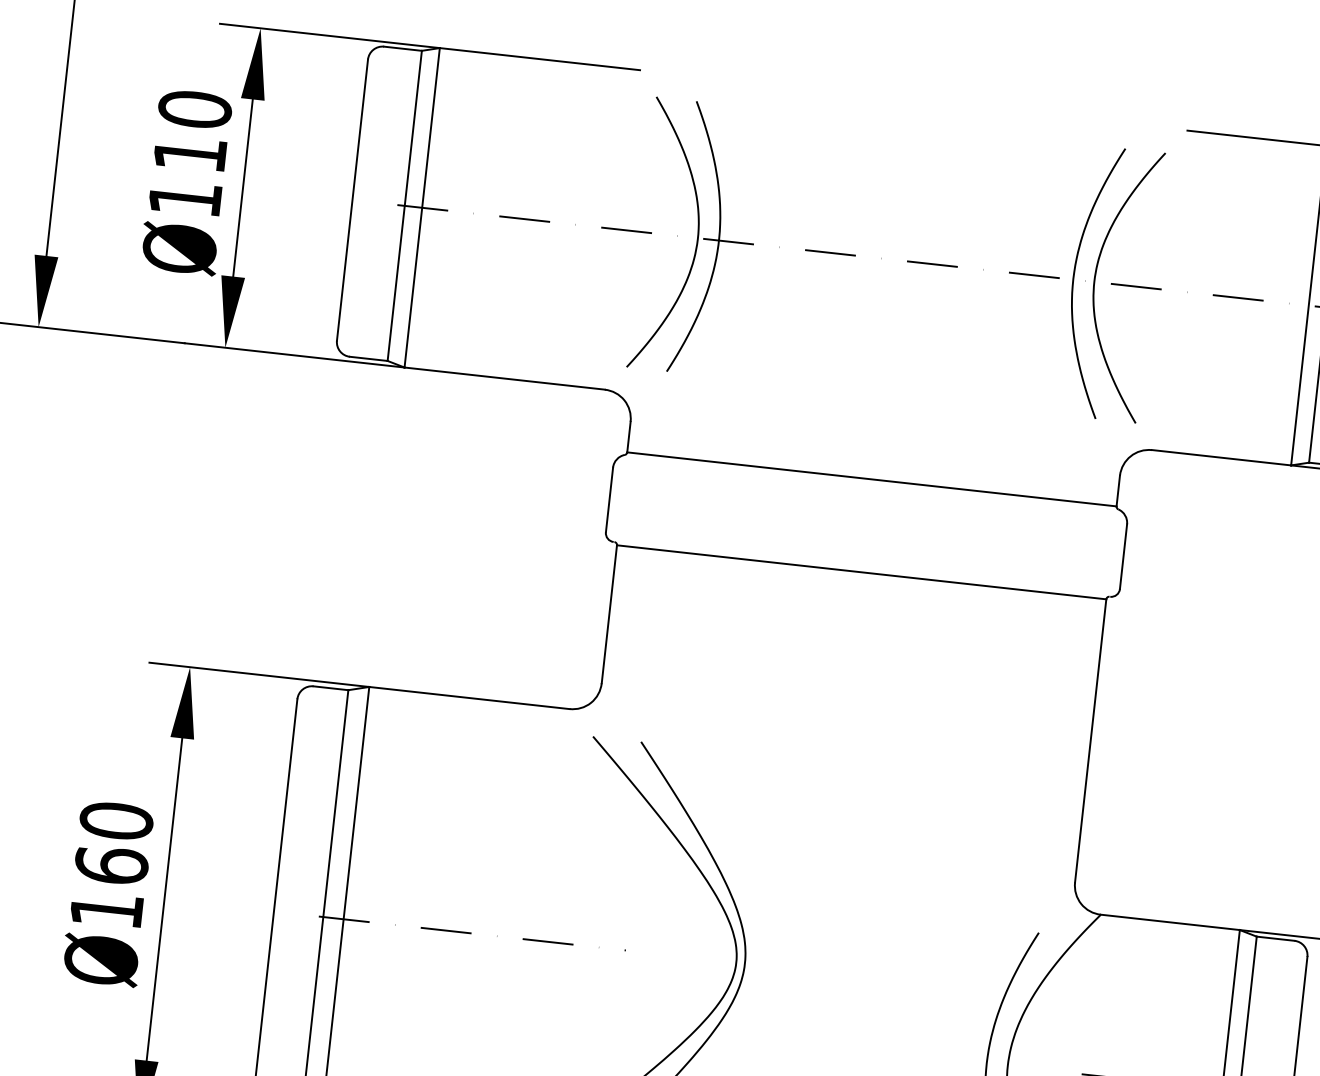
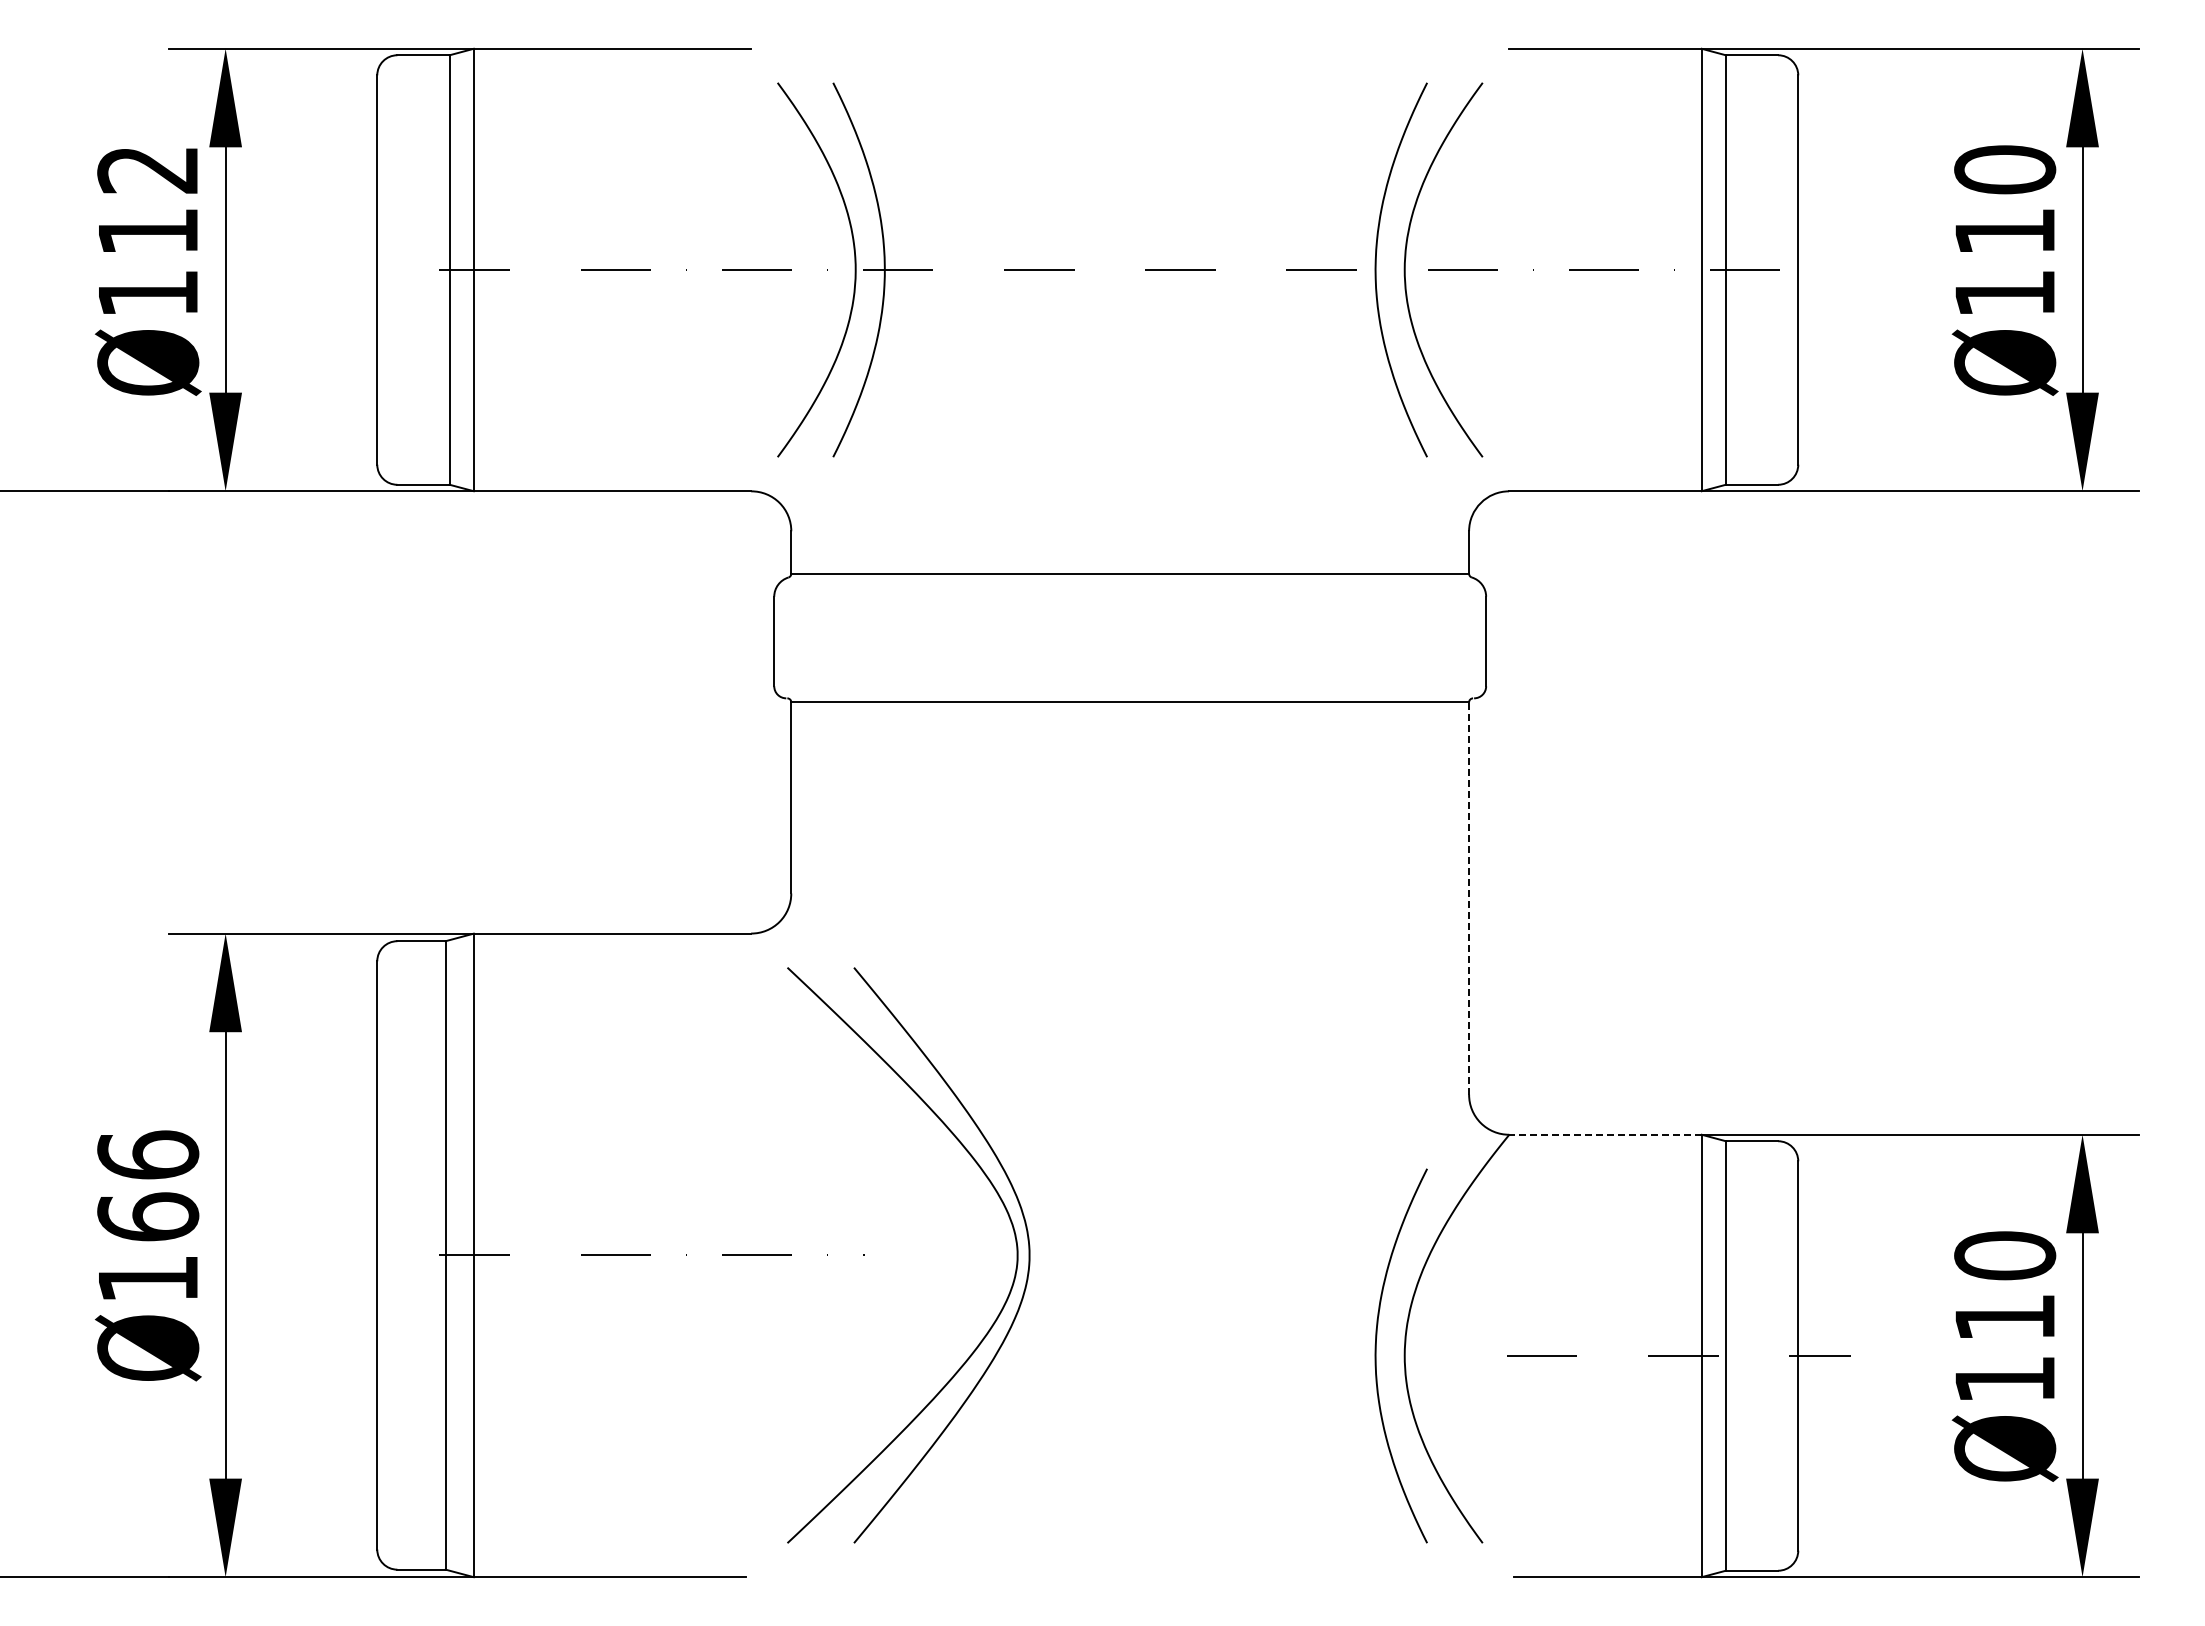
text: (195, 109) -> (148, 169), Ø110 -> Ø112
line: (1091, 740) -> (1469, 897), solid -> dashed
text: (116, 820) -> (148, 1154), Ø160 -> Ø166
line: (1170, 922) -> (1605, 1134), solid -> dashed

